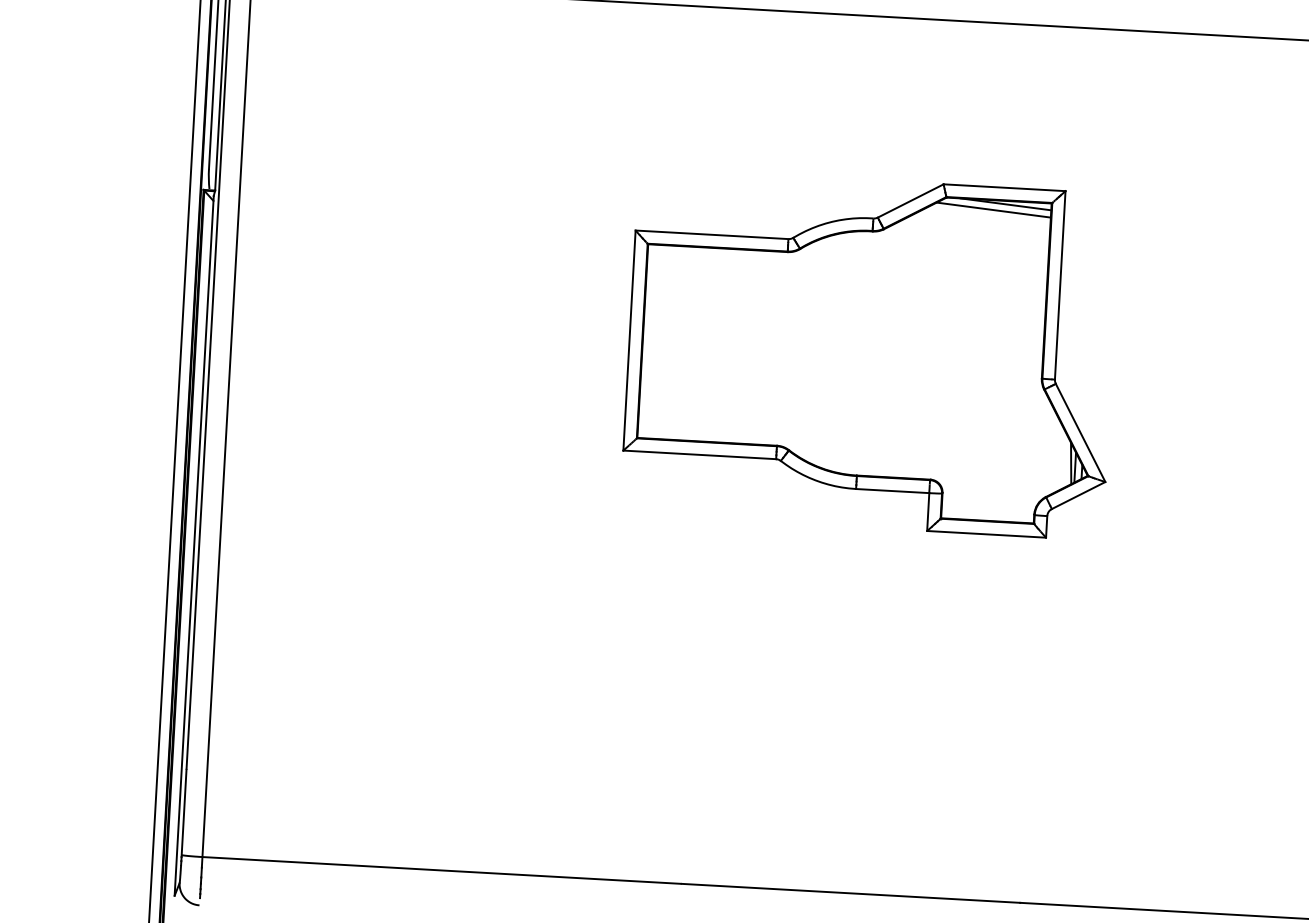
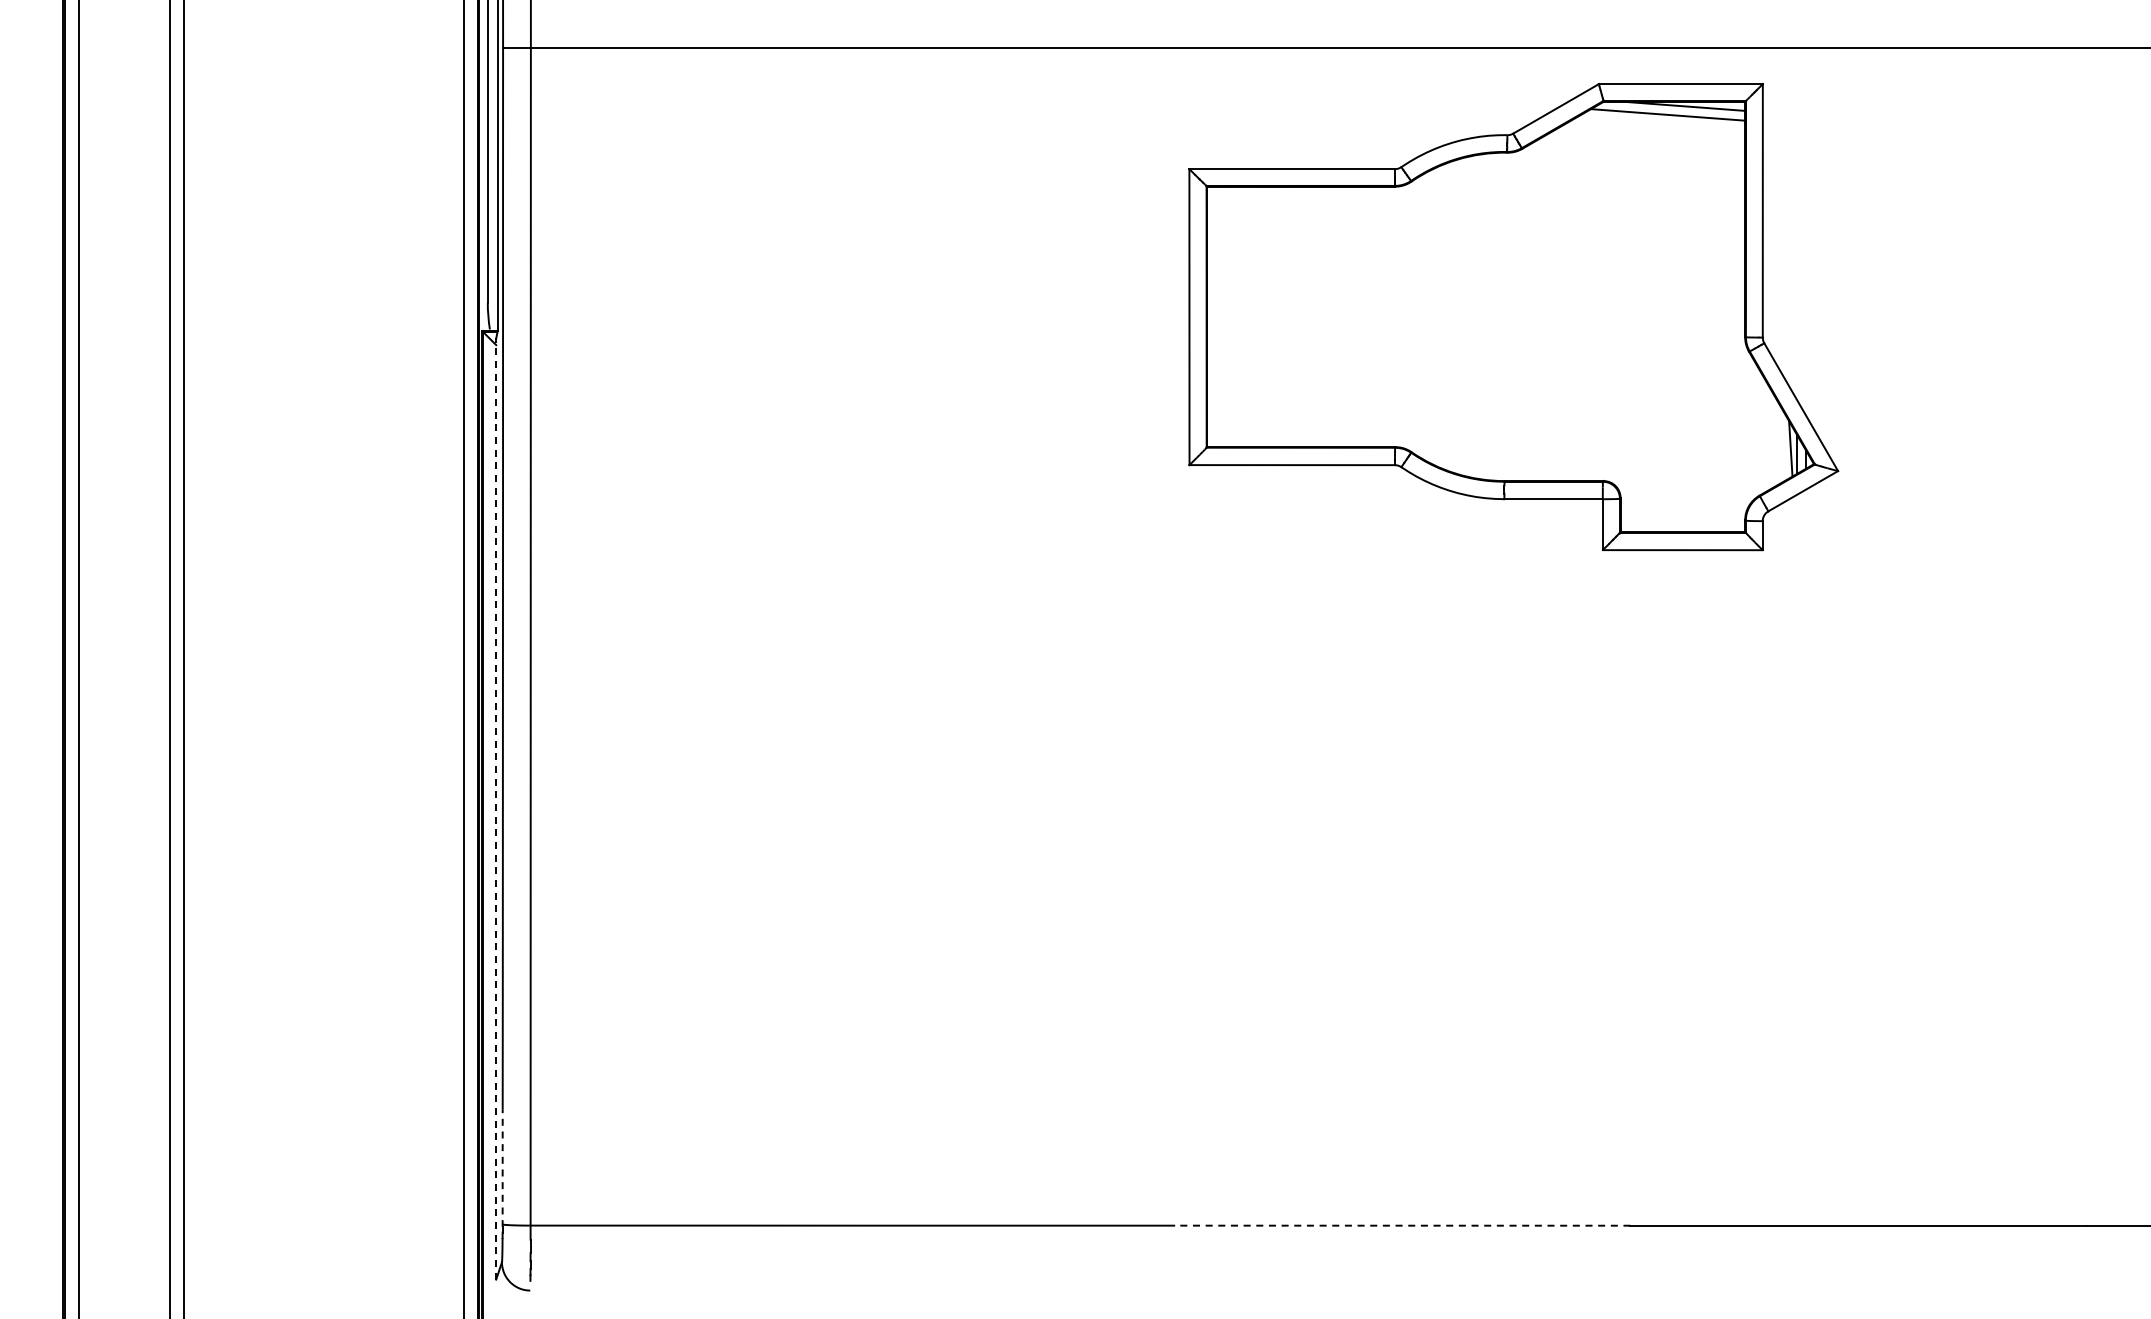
part: (870, 354) -> (1513, 317), moved
line: (194, 546) -> (496, 809), solid -> dashed
line: (183, 813) -> (502, 1168), solid -> dashed
line: (850, 893) -> (1402, 1225), solid -> dashed

